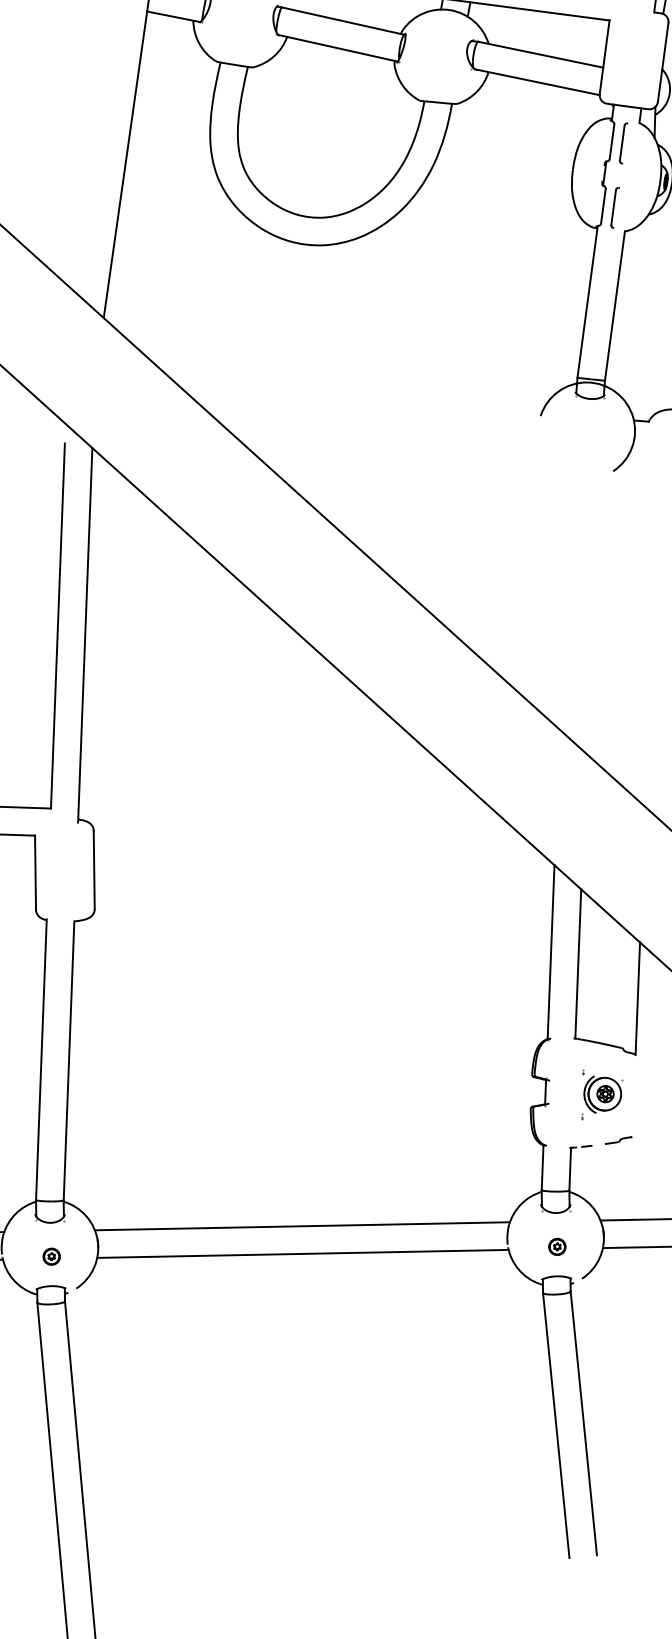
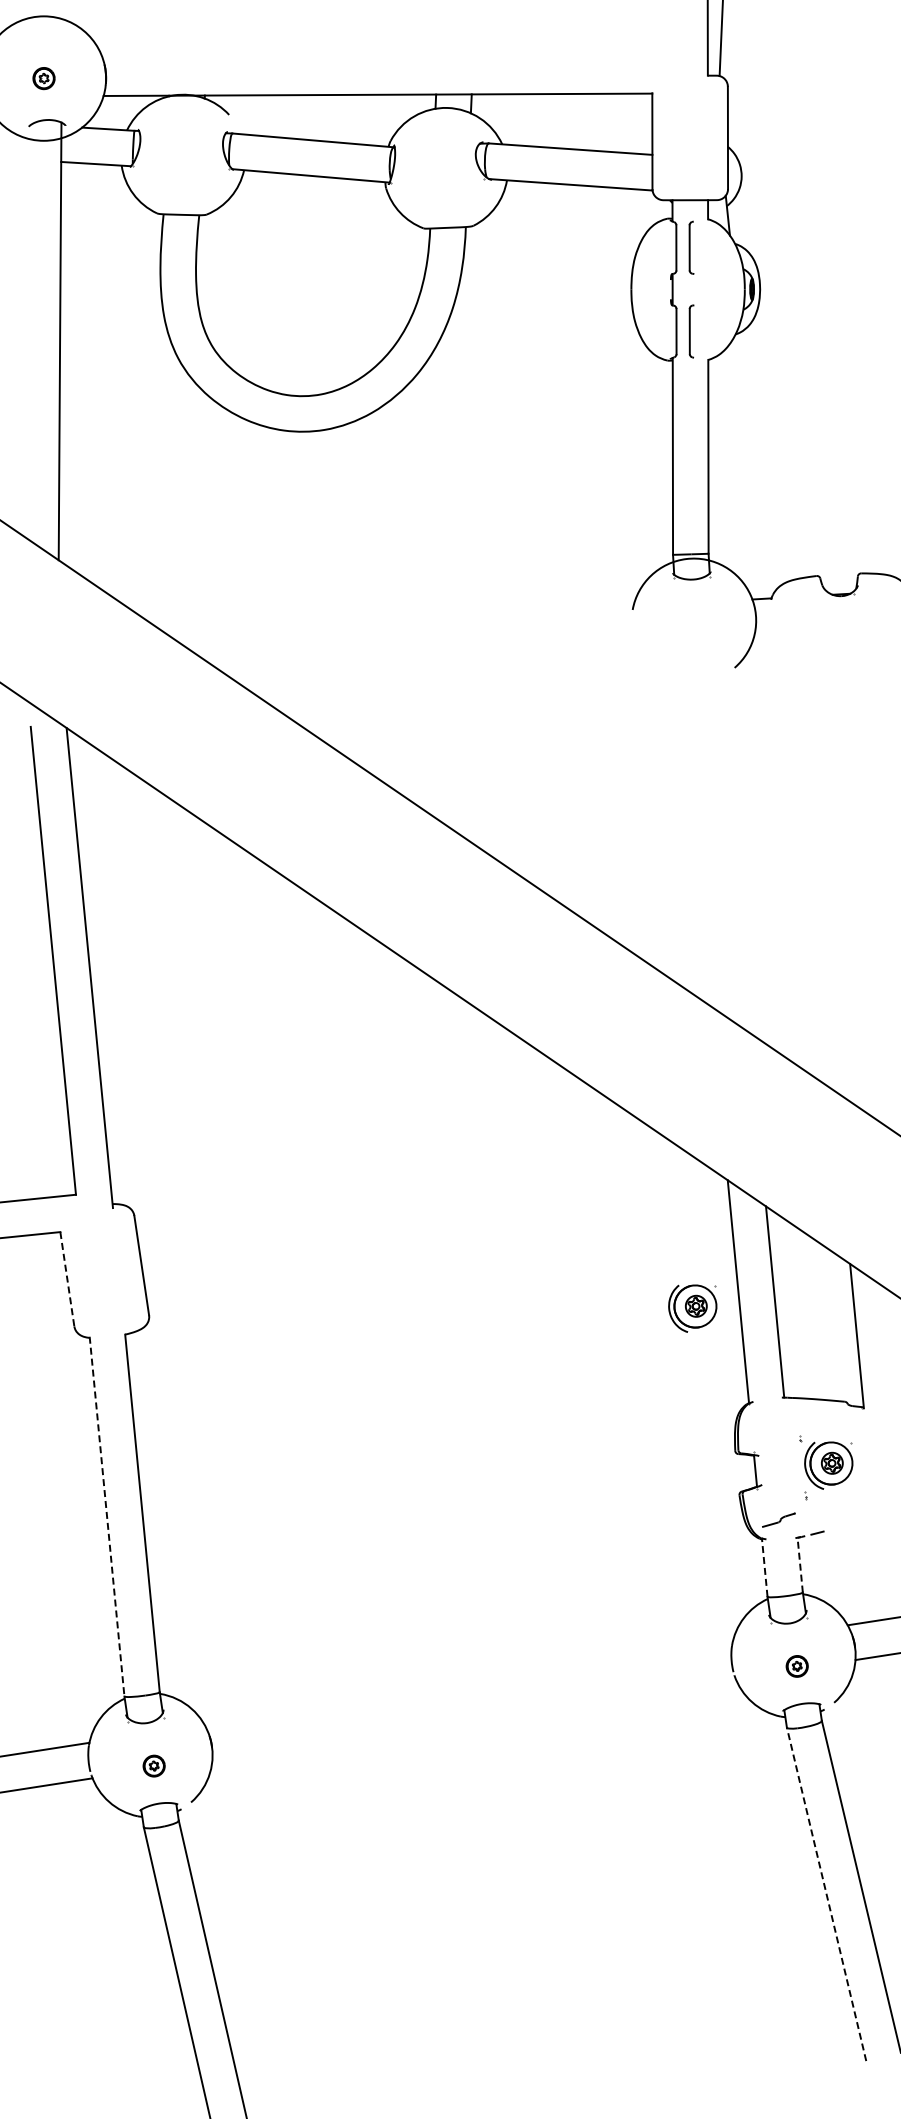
line: (35, 872) -> (67, 1279), solid -> dashed
part: (513, 960) -> (692, 1308), added
line: (41, 1059) -> (107, 1516), solid -> dashed
part: (618, 1139) -> (778, 1519), moved
line: (542, 1167) -> (764, 1567), solid -> dashed
line: (570, 1169) -> (800, 1565), solid -> dashed
line: (302, 1225) -> (468, 1683), removed
line: (302, 1253) -> (473, 1718), removed
line: (556, 1424) -> (826, 1893), solid -> dashed

